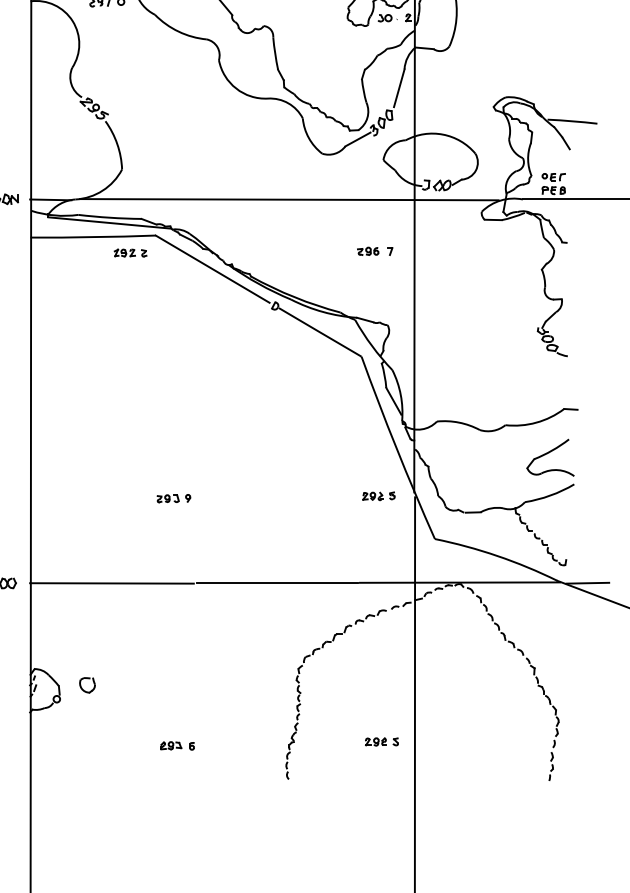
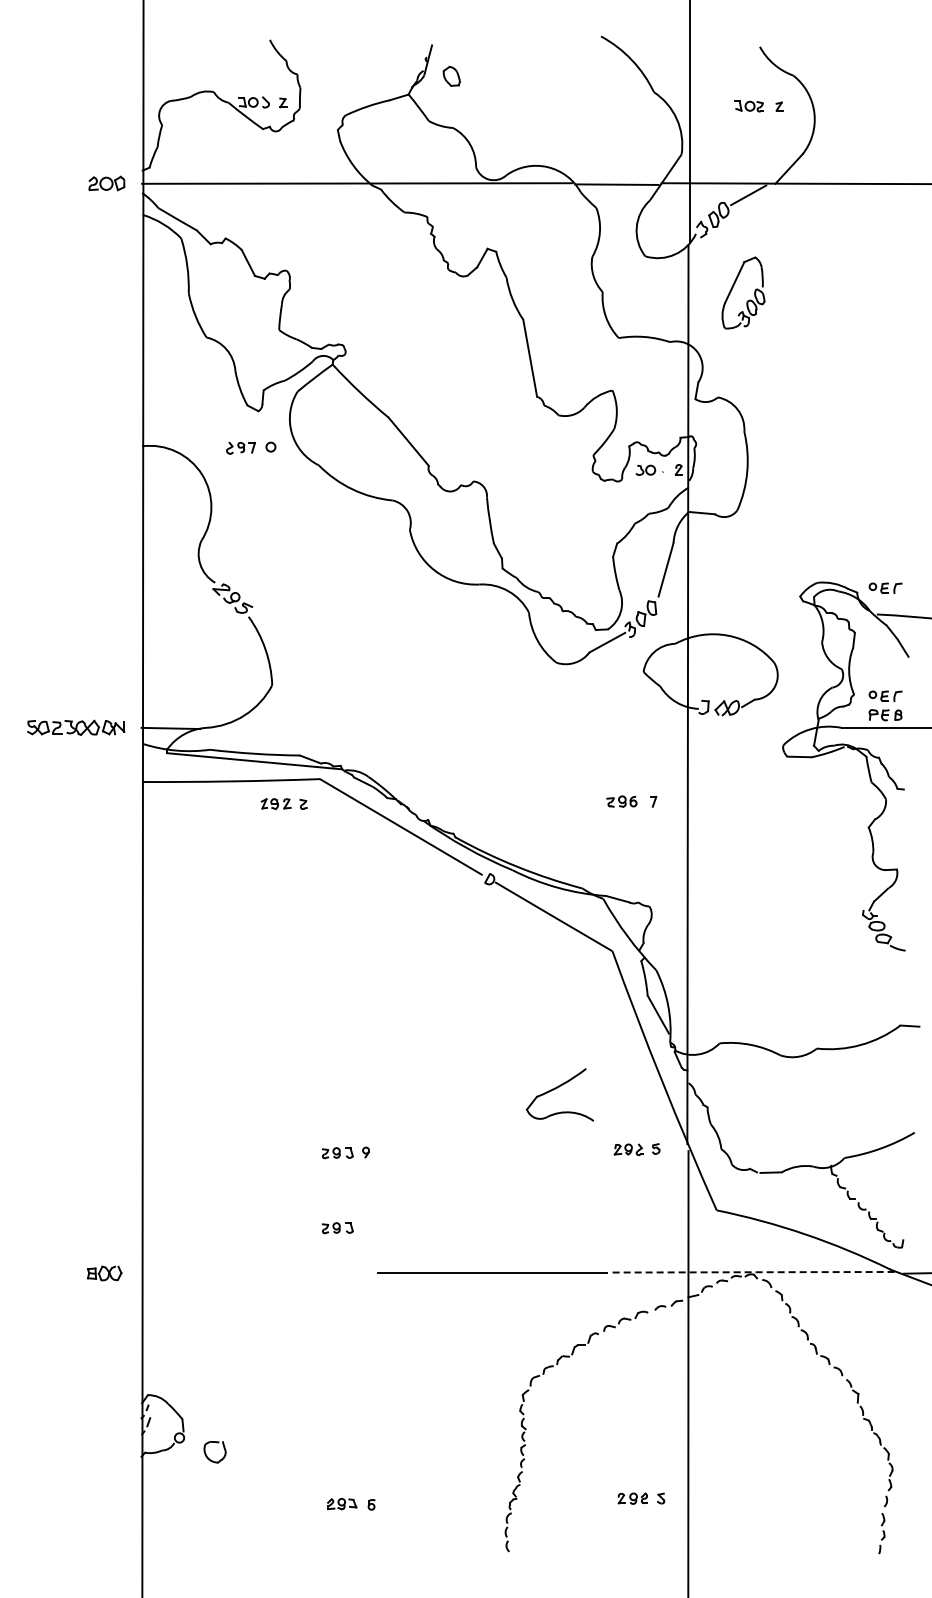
part: (553, 100) -> (885, 587), added
line: (289, 199) -> (509, 728), removed
part: (548, 453) -> (557, 1088), moved
part: (168, 551) -> (337, 1228), added
line: (459, 582) -> (751, 1272), solid -> dashed
line: (111, 583) -> (257, 1273), removed
part: (82, 687) -> (207, 1455), moved

